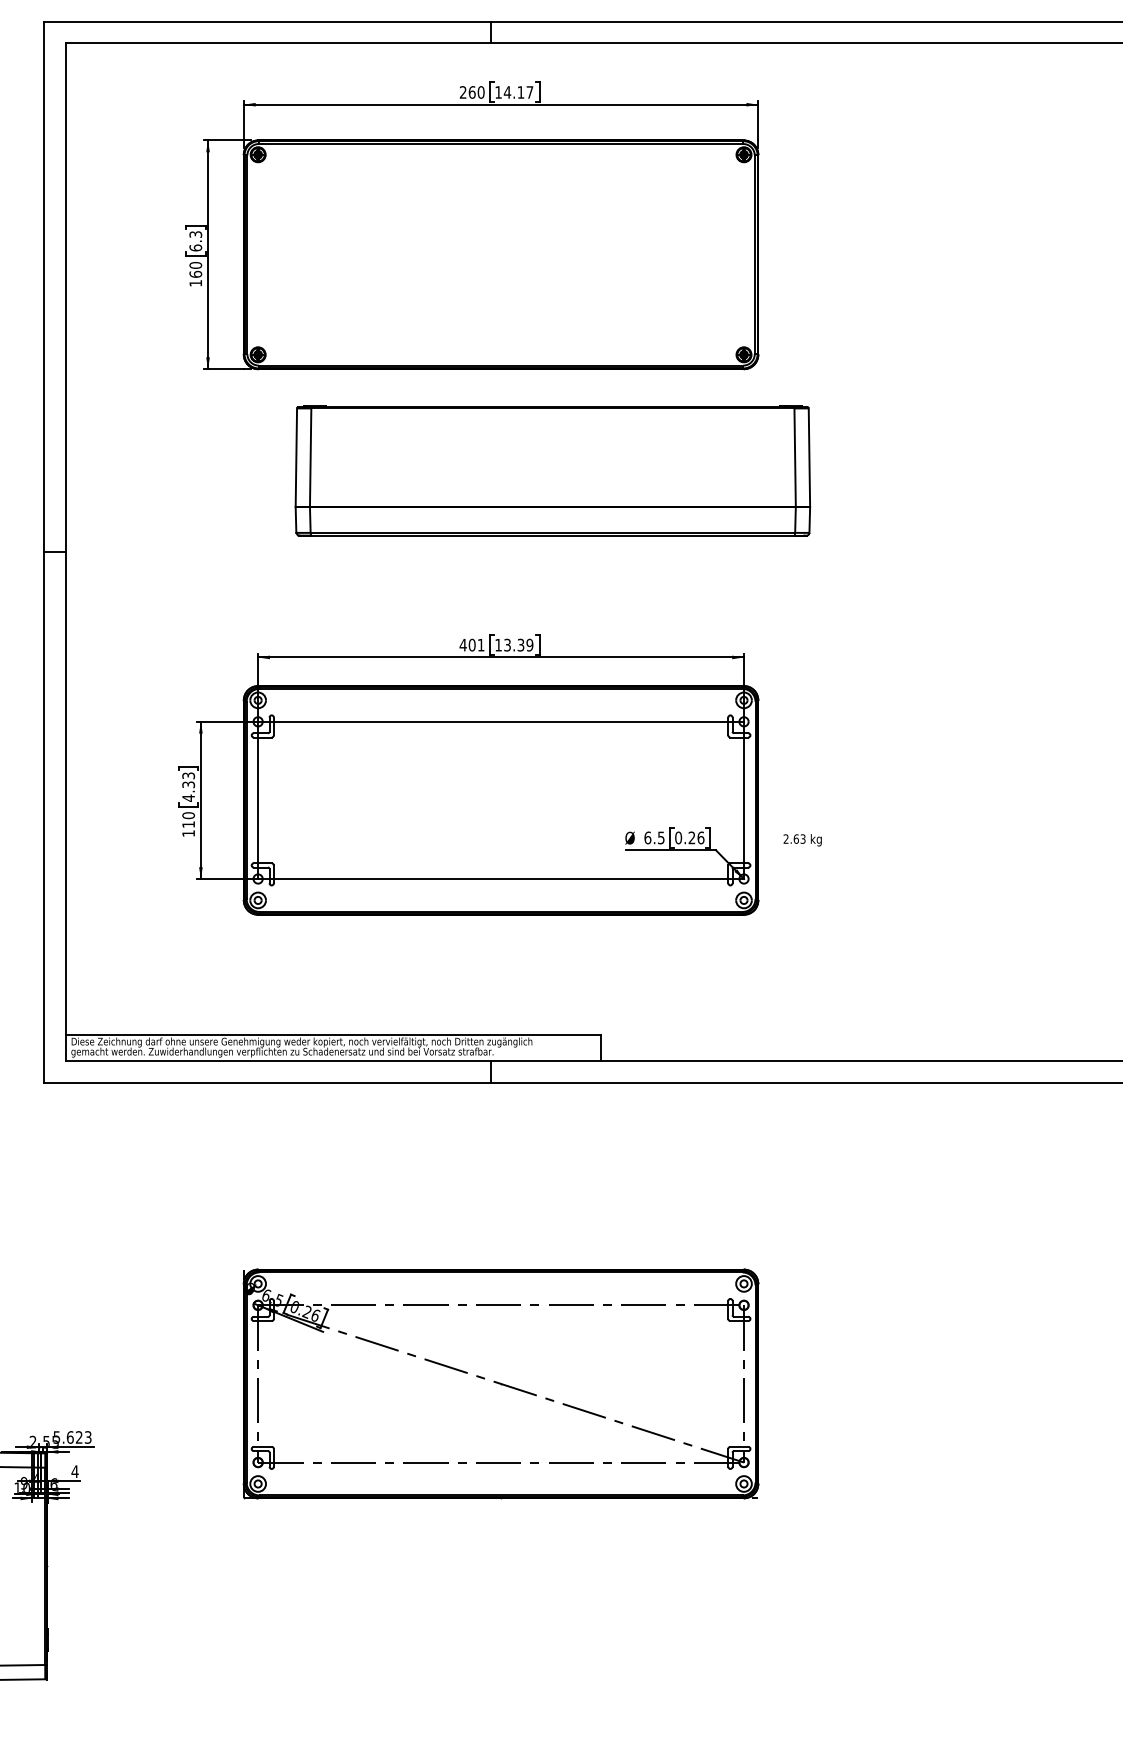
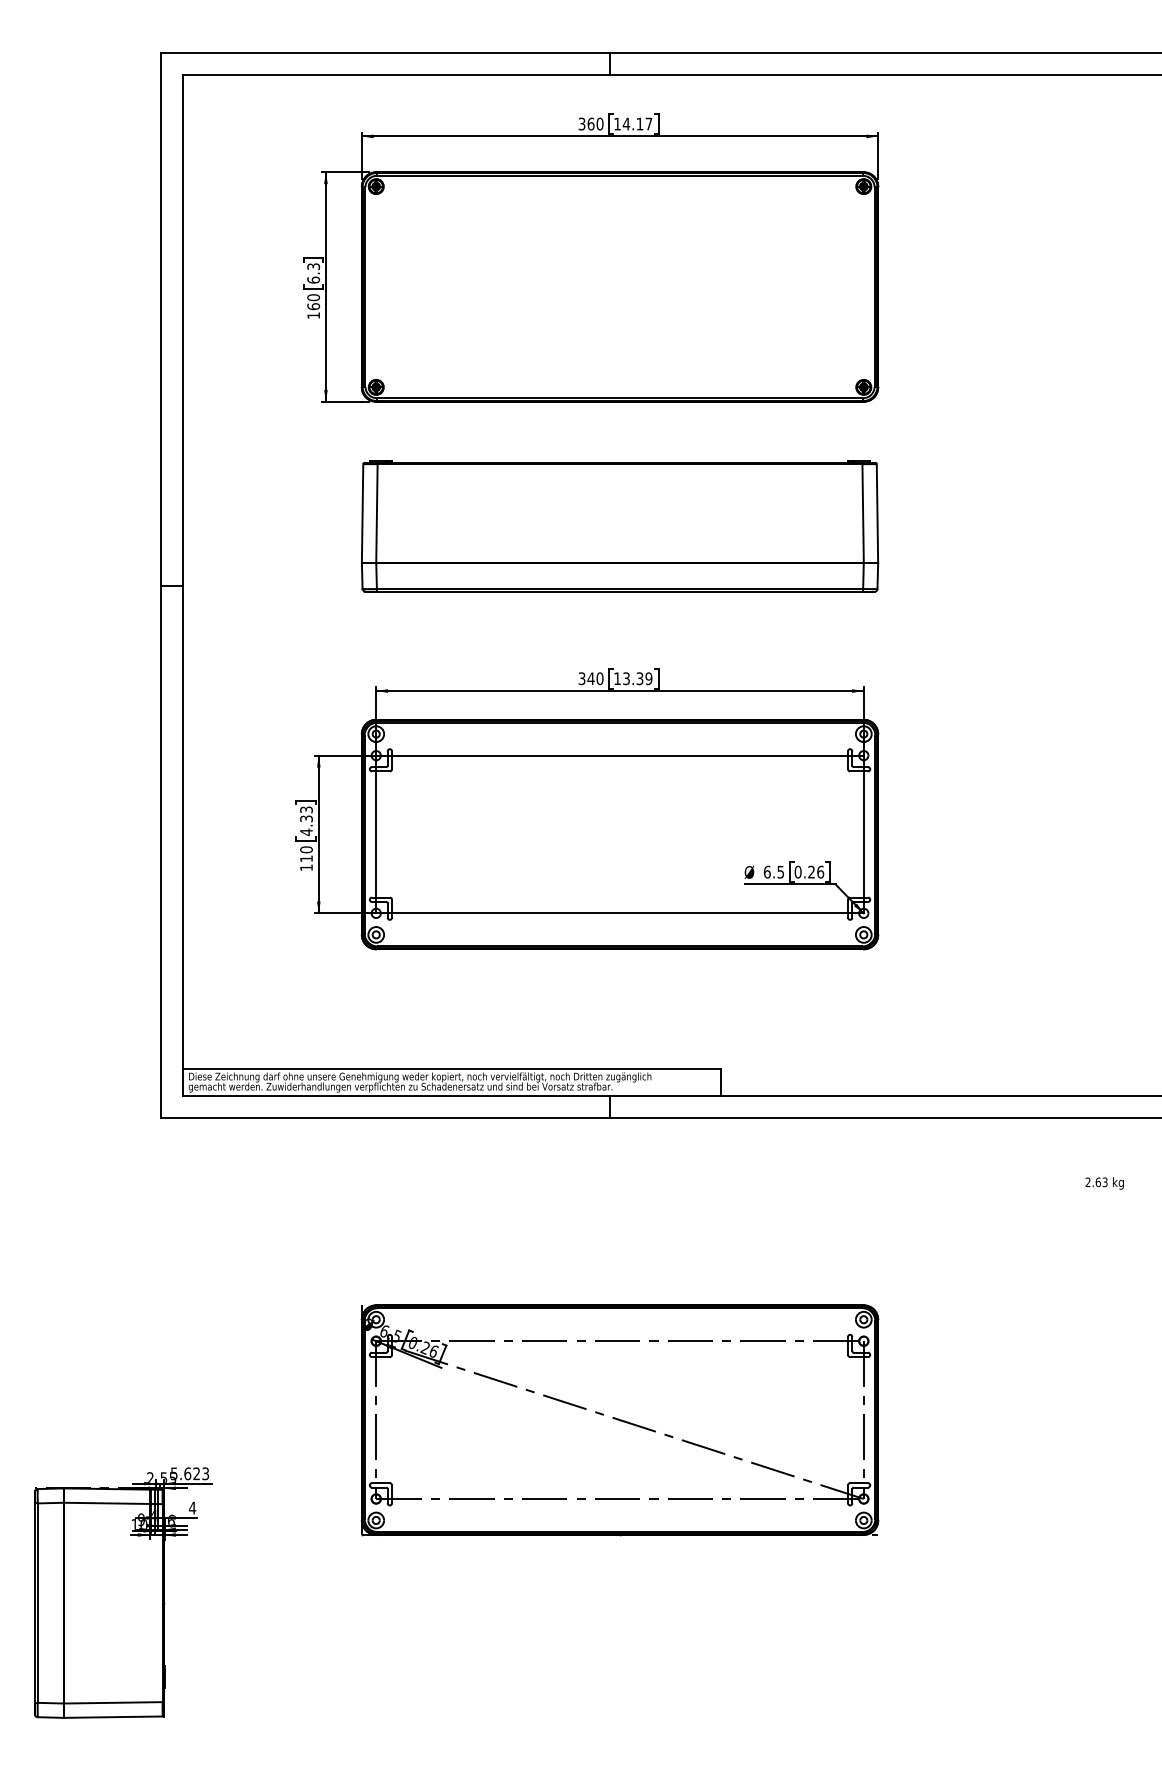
text: (462, 92) -> (581, 124), 260 -> 360
part: (553, 470) -> (620, 526), moved
text: (471, 644) -> (590, 678), 401 -> 340
text: (802, 840) -> (1104, 1183), moved

